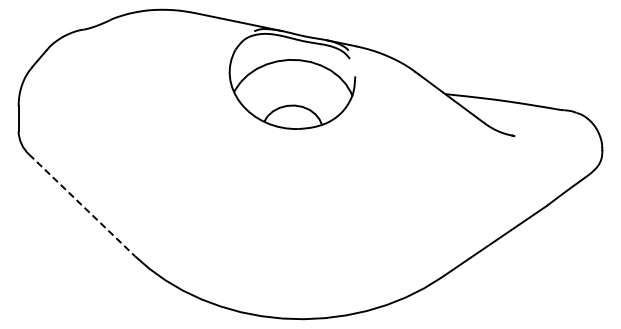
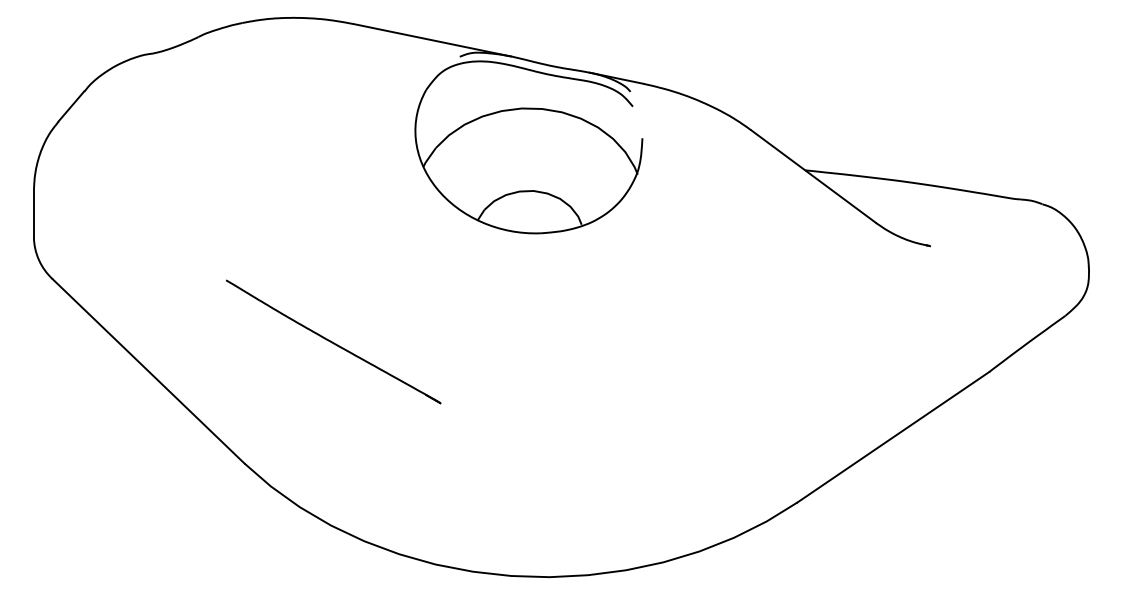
line: (184, 189) -> (333, 342), added
line: (82, 205) -> (149, 371), dashed -> solid

